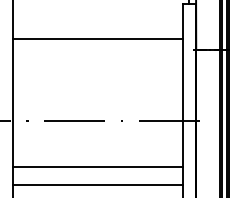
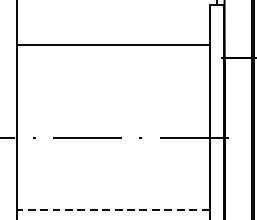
line: (97, 167) -> (113, 190), removed
line: (97, 184) -> (113, 209), solid -> dashed

